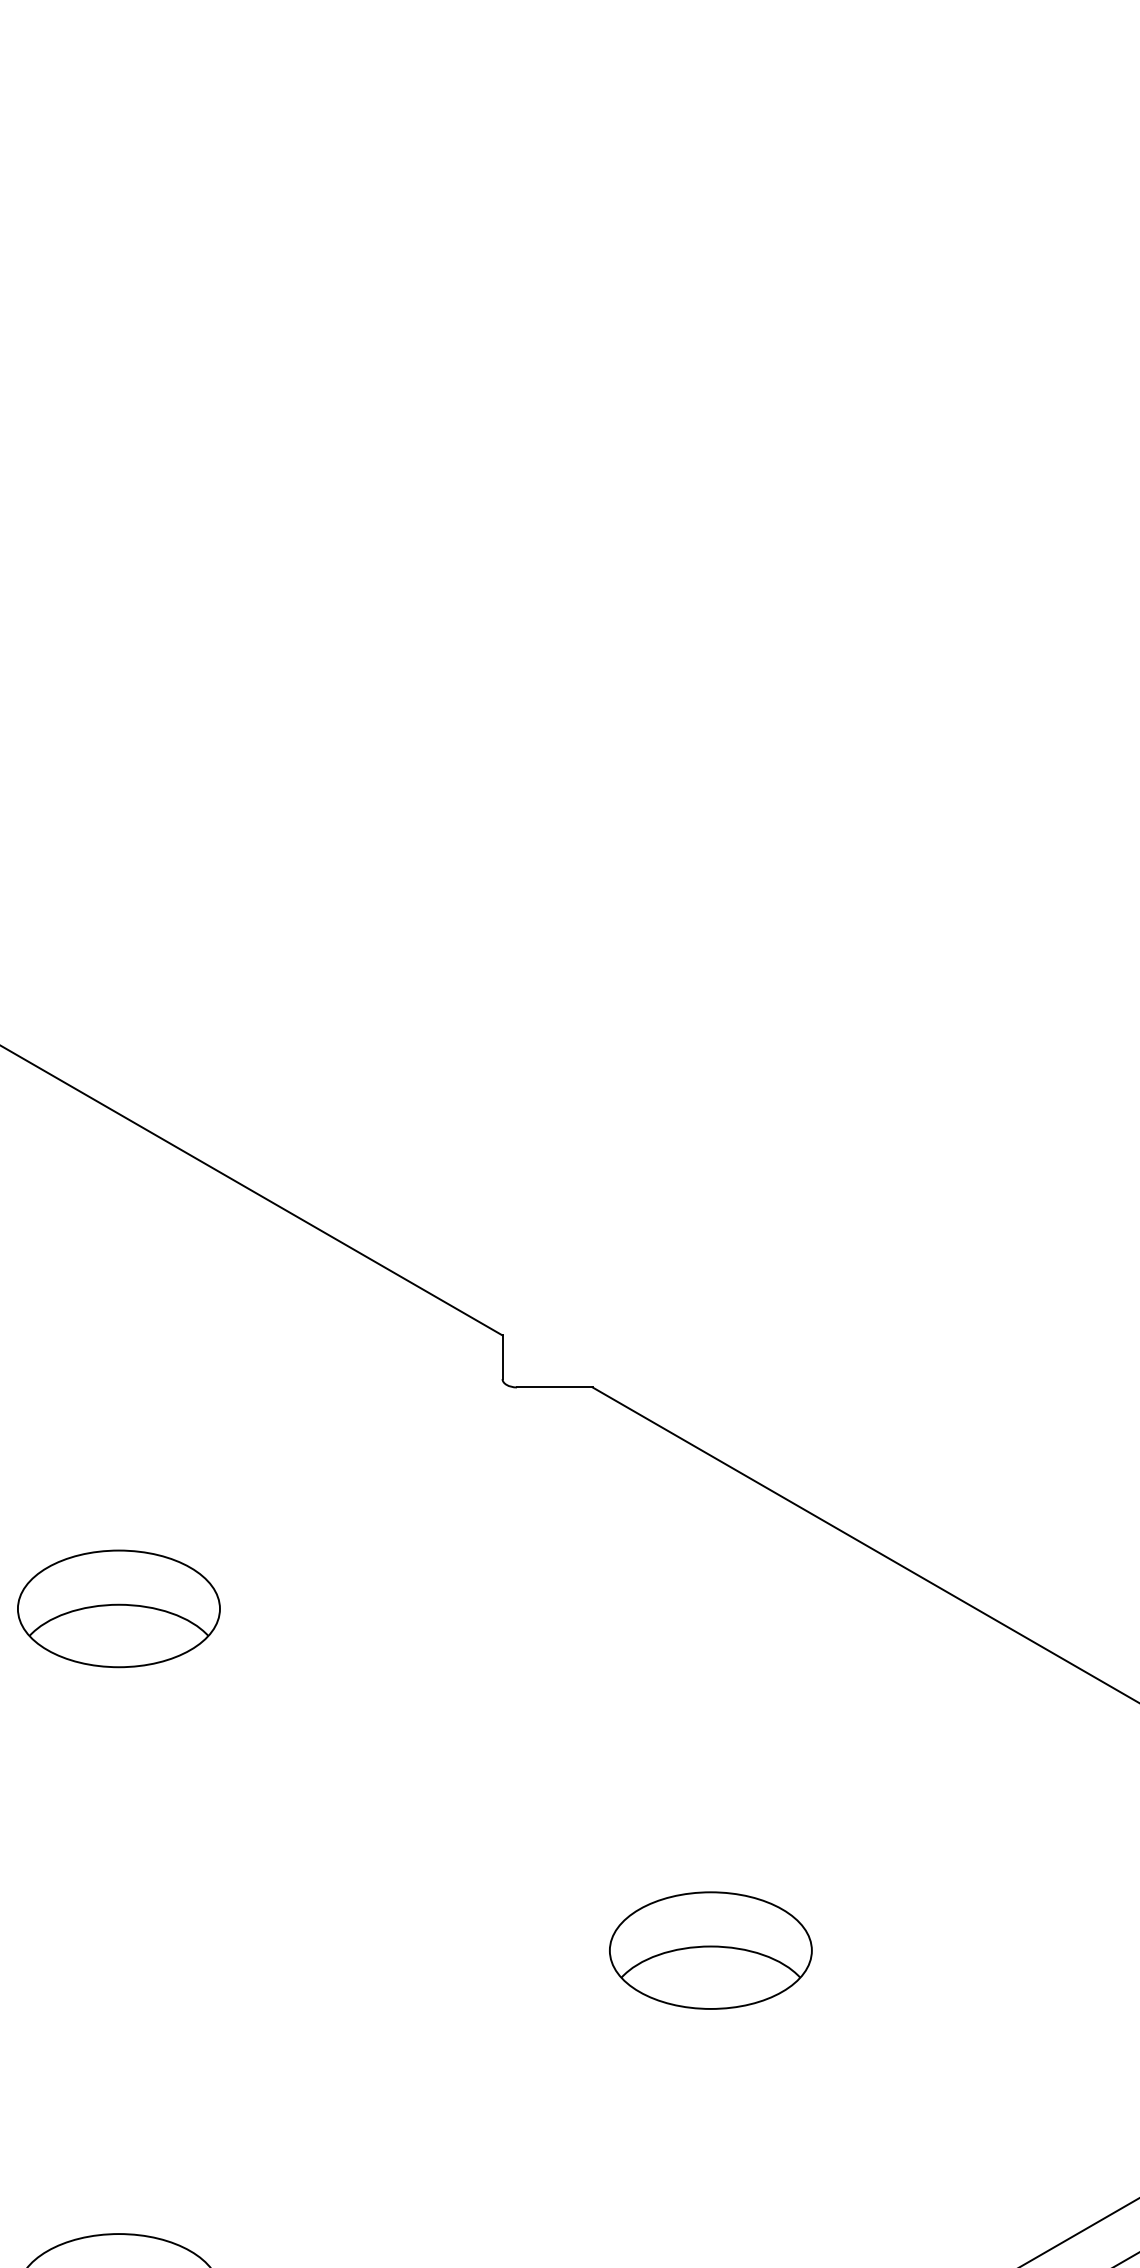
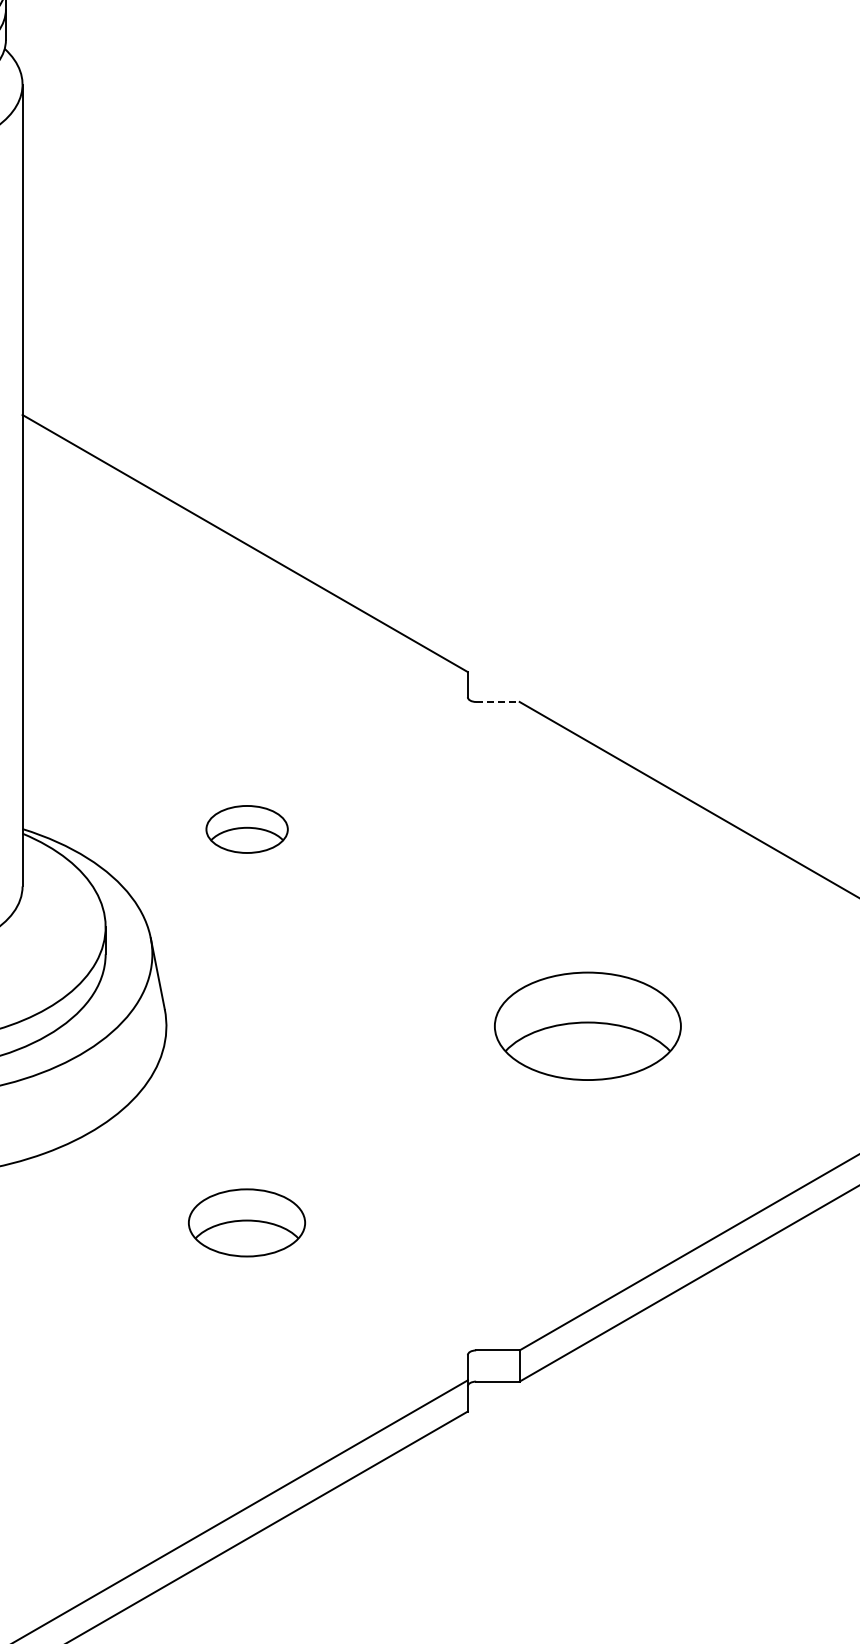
line: (554, 1386) -> (497, 701), solid -> dashed
part: (119, 1608) -> (247, 829), size x0.7
part: (710, 1949) -> (587, 1025), size x1.6

